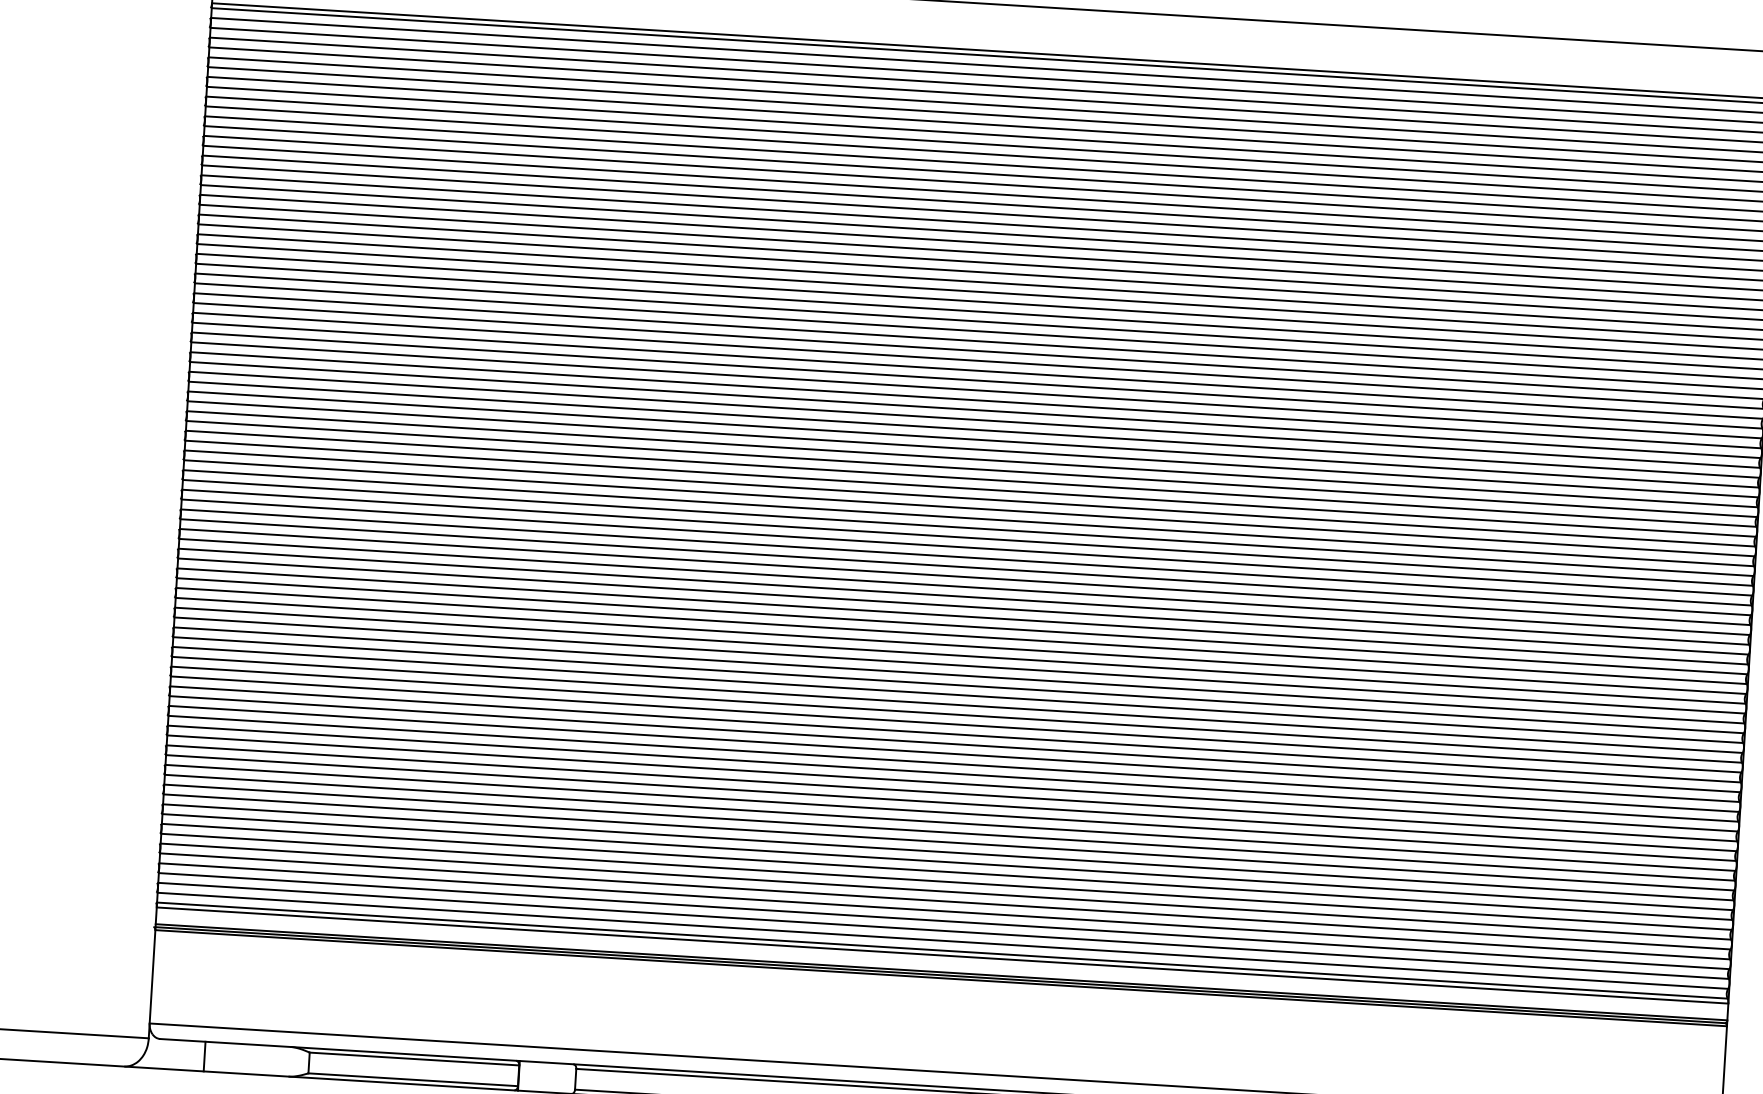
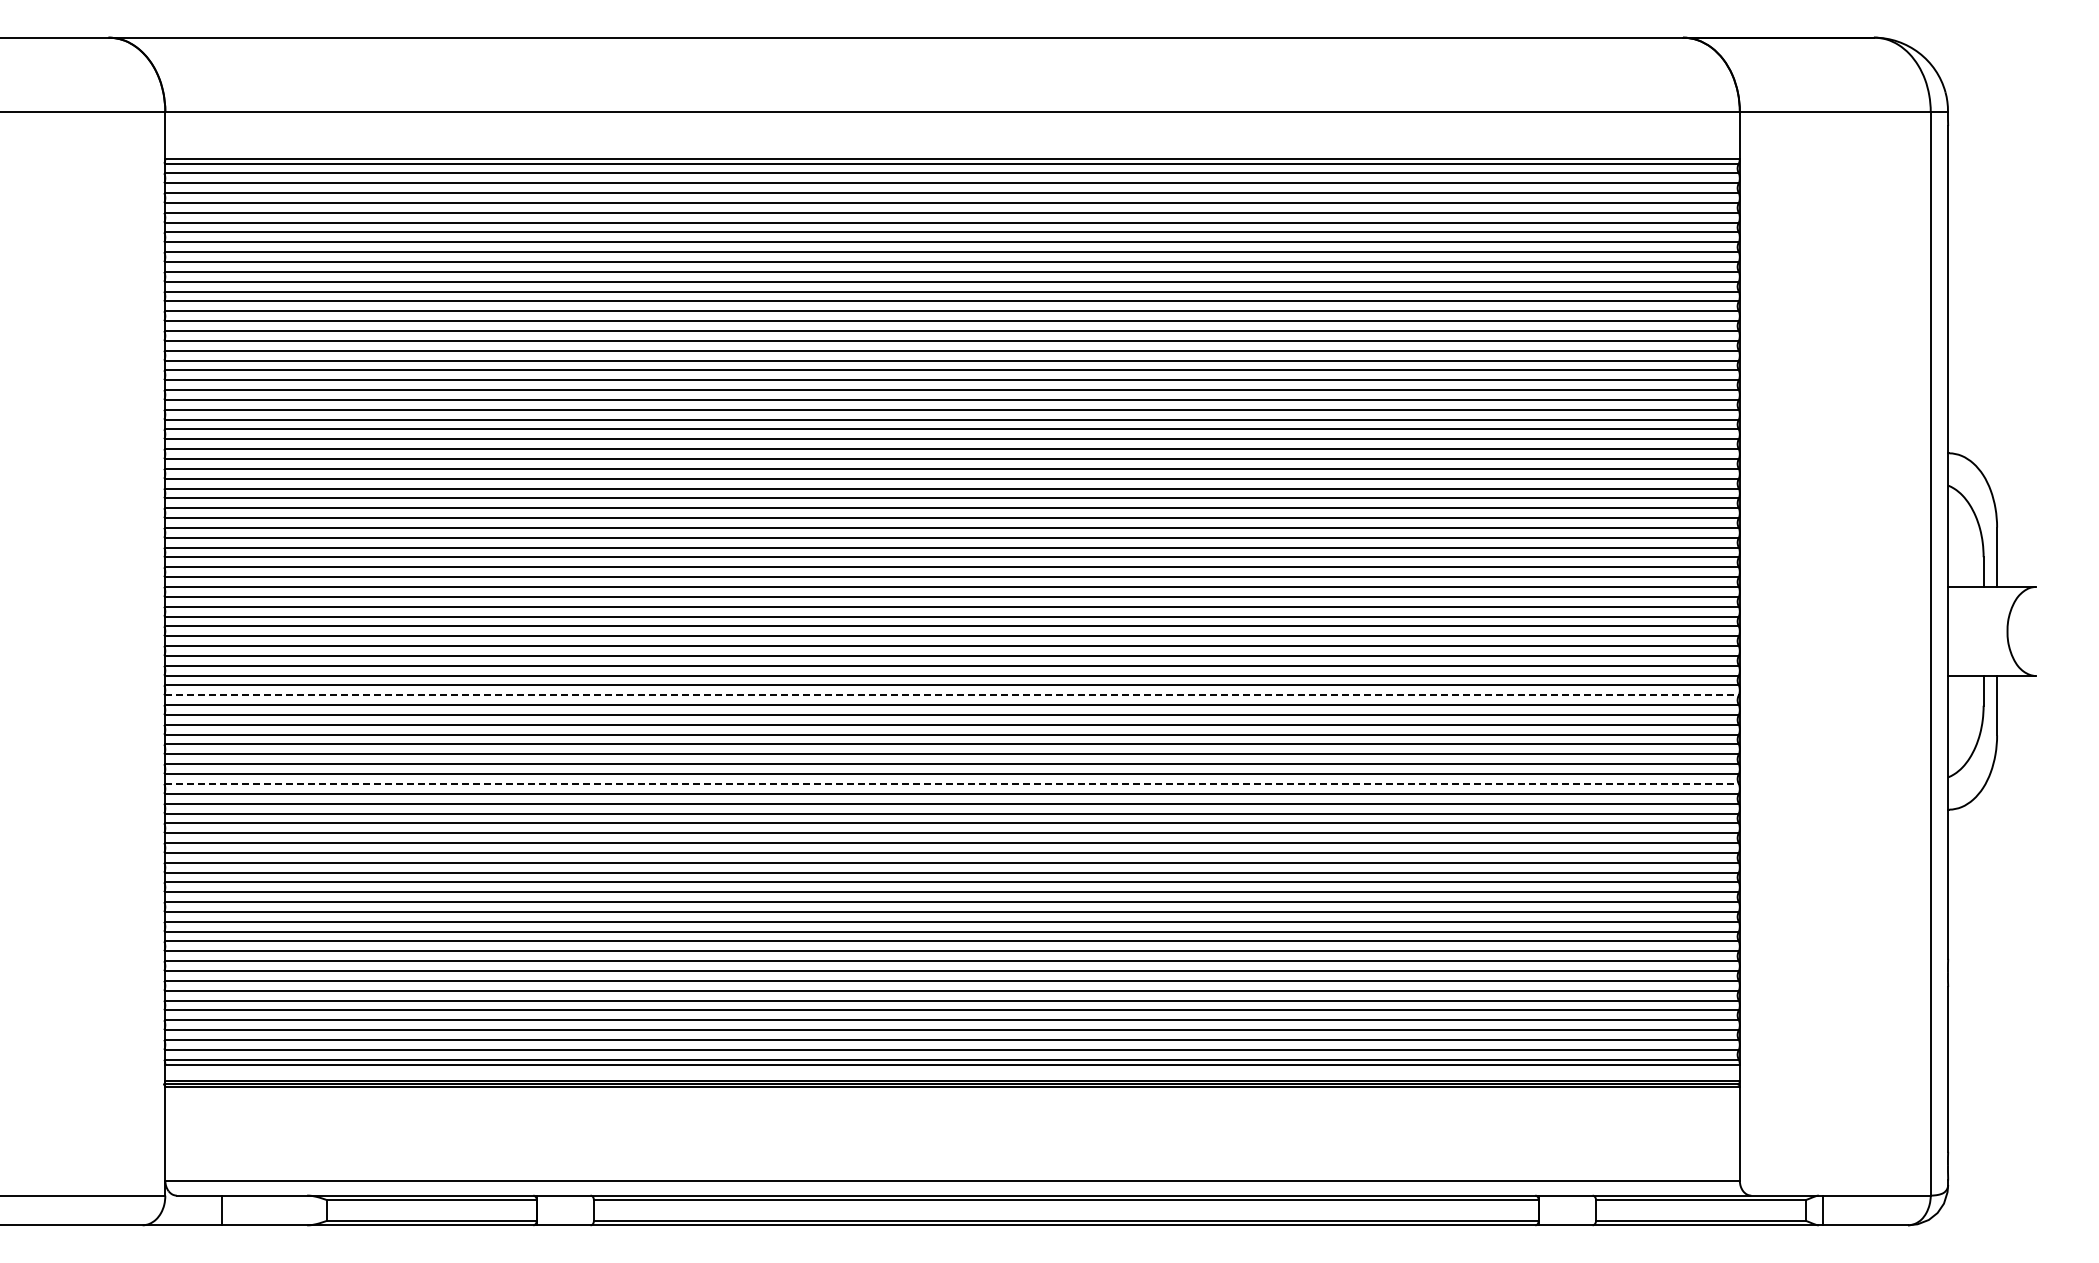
line: (965, 587) -> (952, 695), solid -> dashed
line: (959, 674) -> (952, 783), solid -> dashed

